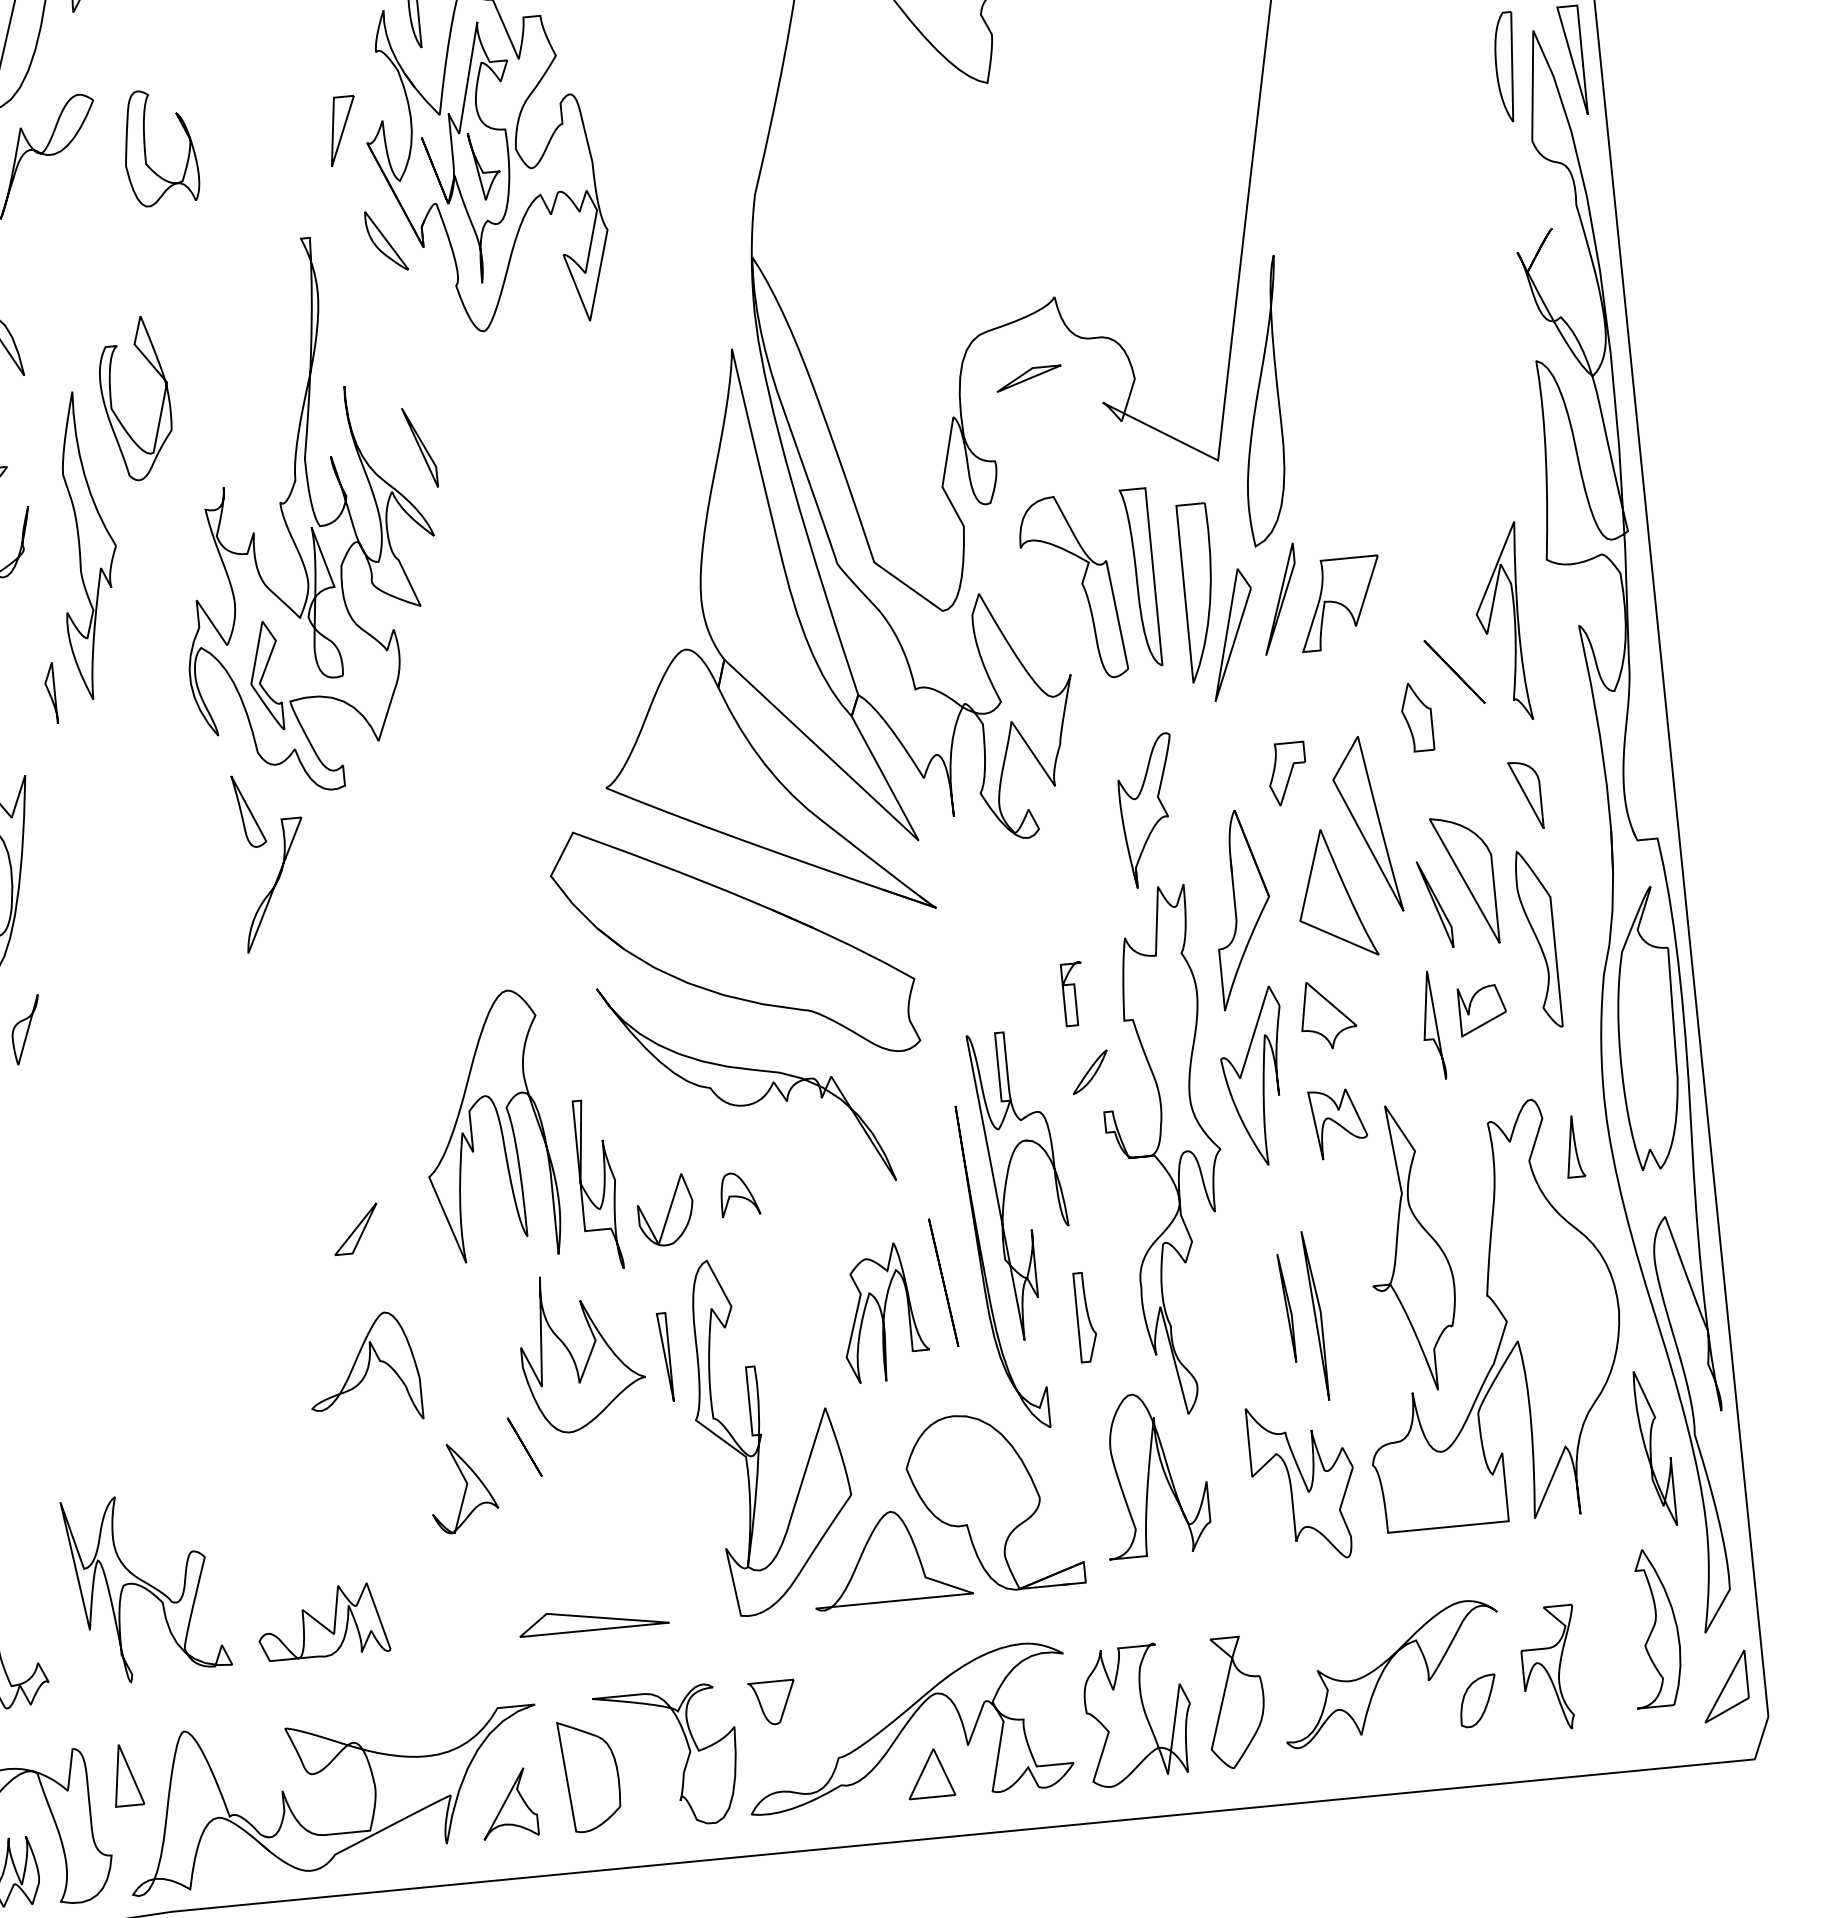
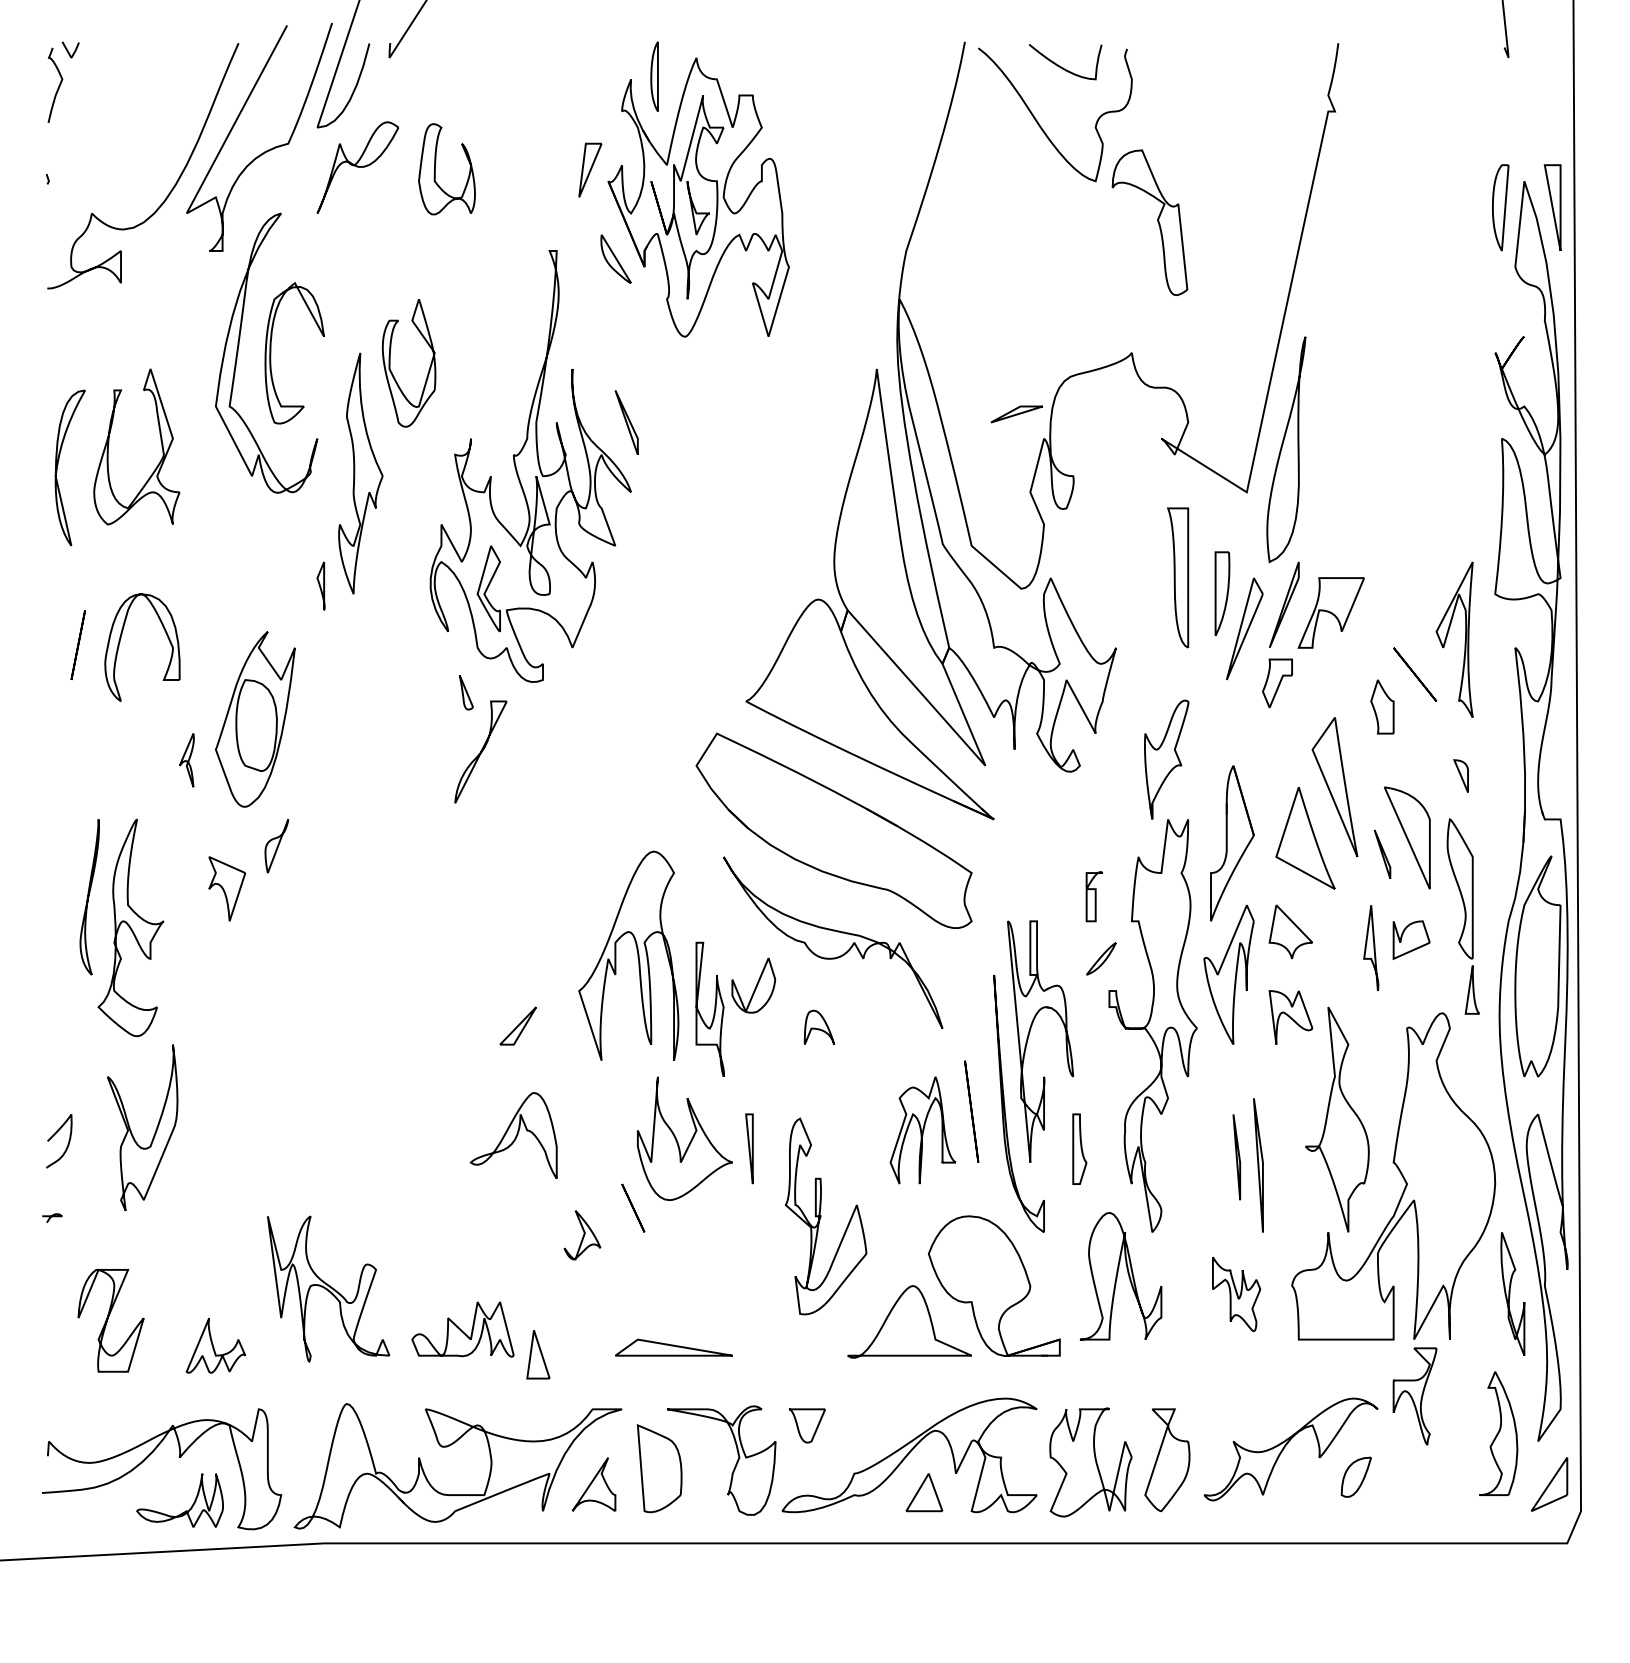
part: (1028, 378) -> (1016, 414), moved
part: (1082, 586) -> (1157, 222), moved
part: (1199, 592) -> (1222, 593), size x0.6
part: (1287, 773) -> (1277, 683), moved
part: (1524, 794) -> (1460, 775), size x0.6
part: (249, 811) -> (466, 692), size x0.6
part: (1435, 904) -> (1382, 854), size x0.7
part: (1572, 1146) -> (1471, 989), moved
part: (665, 1210) -> (753, 985), moved
part: (770, 1434) -> (825, 1216), size x0.7
part: (1303, 1483) -> (1236, 1294), size x0.6
part: (463, 1486) -> (582, 1234), size x0.7
part: (1549, 1668) -> (1414, 1396), moved
part: (127, 1774) -> (538, 1354), moved

